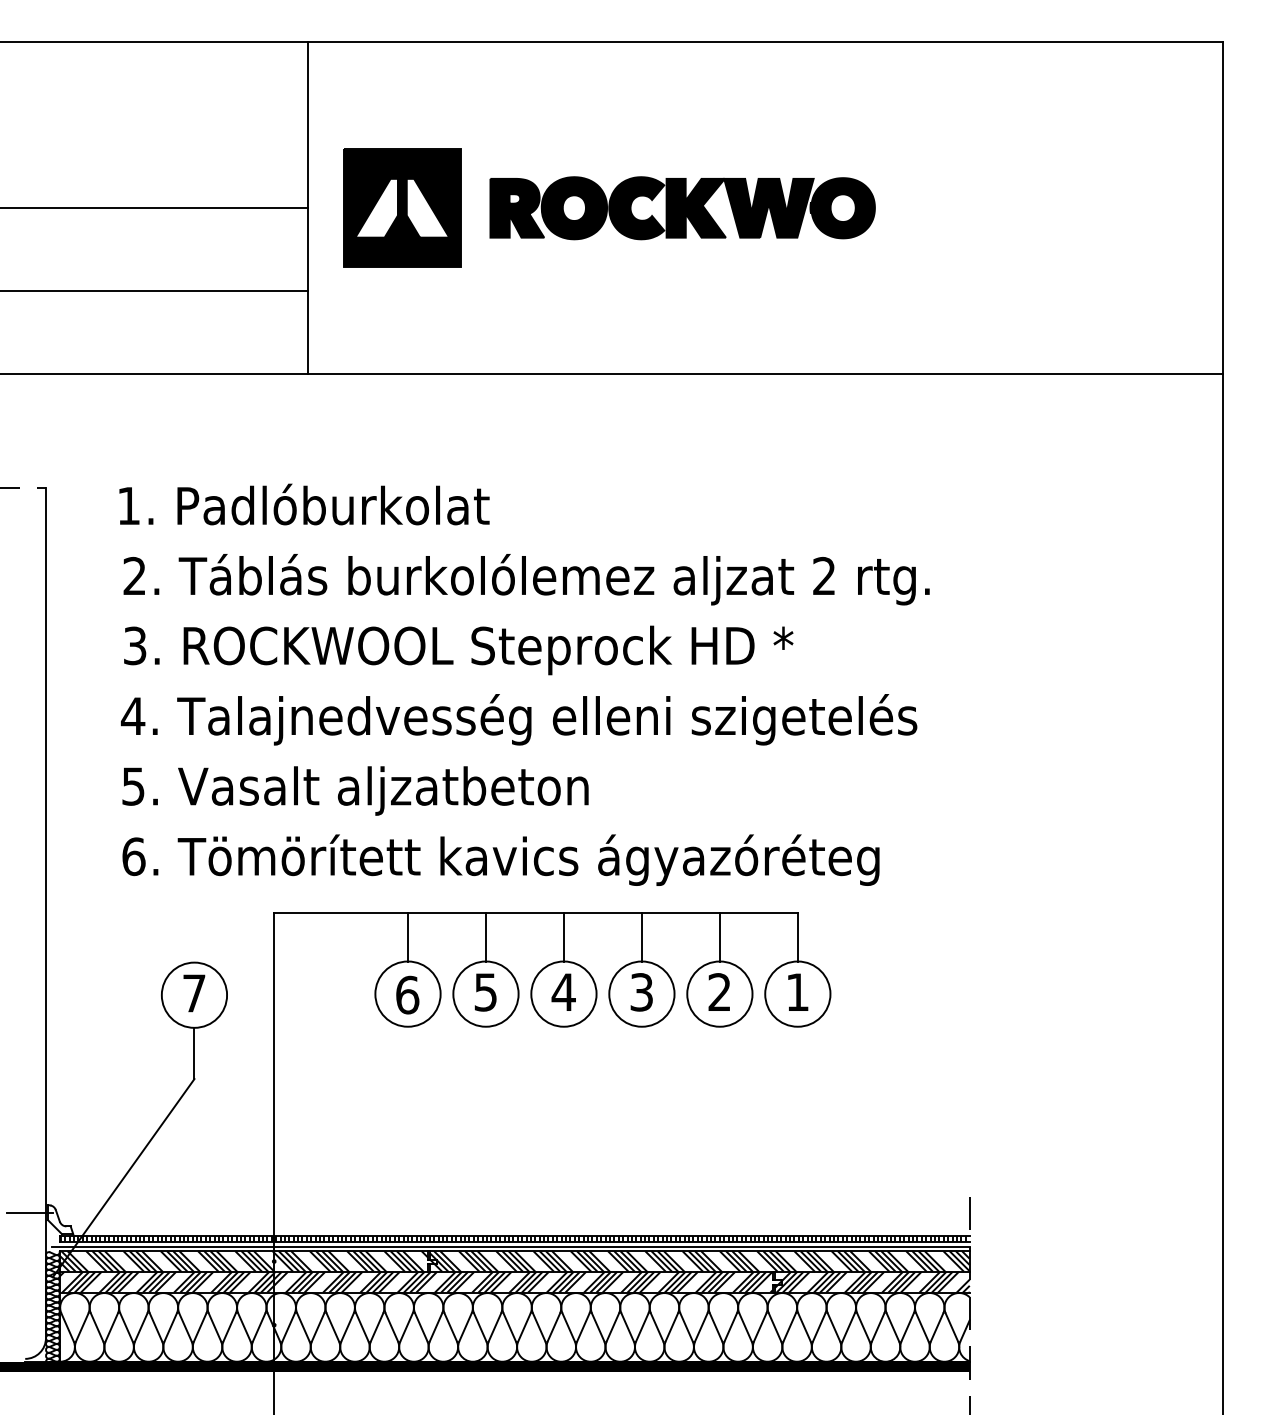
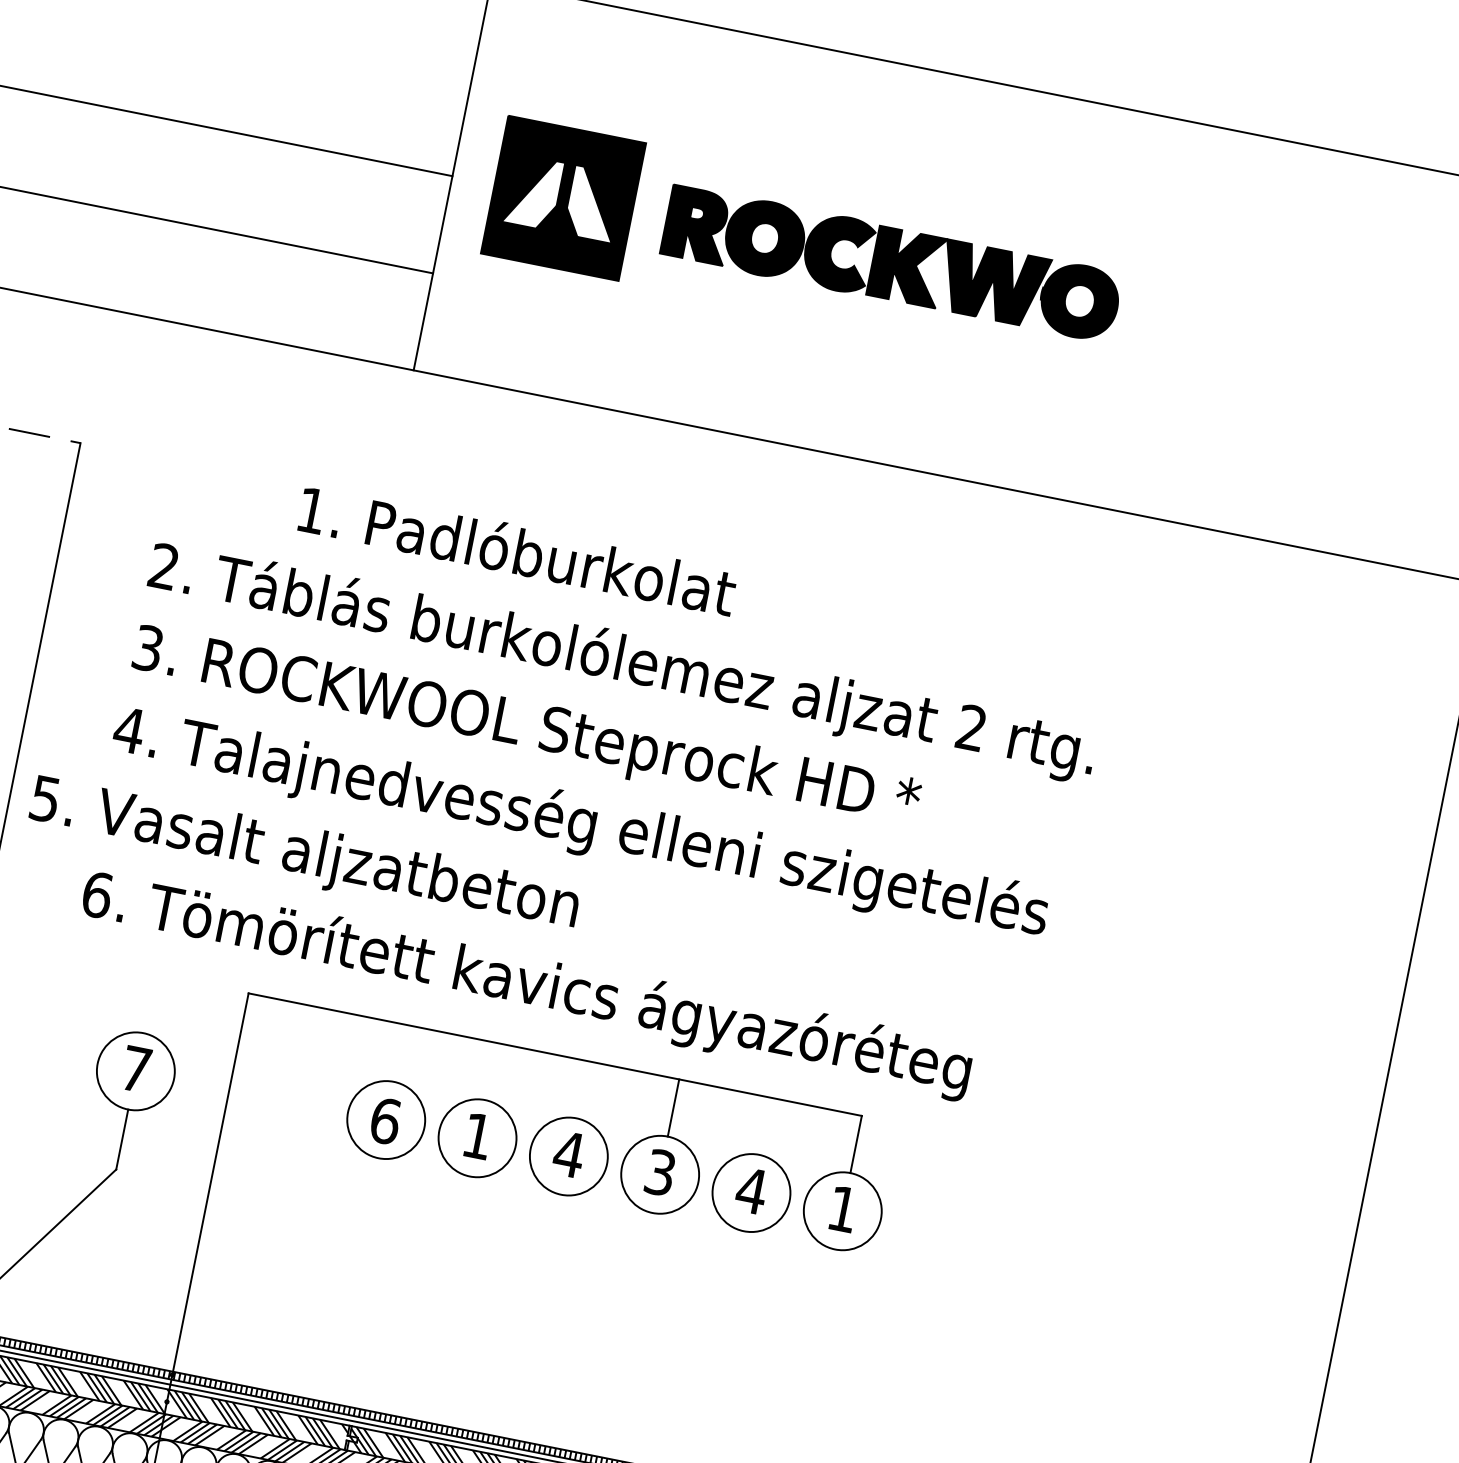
text: (304, 504) -> (517, 550), moved
text: (355, 790) -> (304, 855), moved
line: (408, 936) -> (400, 1052), removed
line: (485, 936) -> (490, 1070), removed
line: (563, 936) -> (581, 1088), removed
line: (719, 936) -> (764, 1125), removed
text: (719, 991) -> (751, 1189), 2 -> 4
text: (485, 992) -> (477, 1136), 5 -> 1

